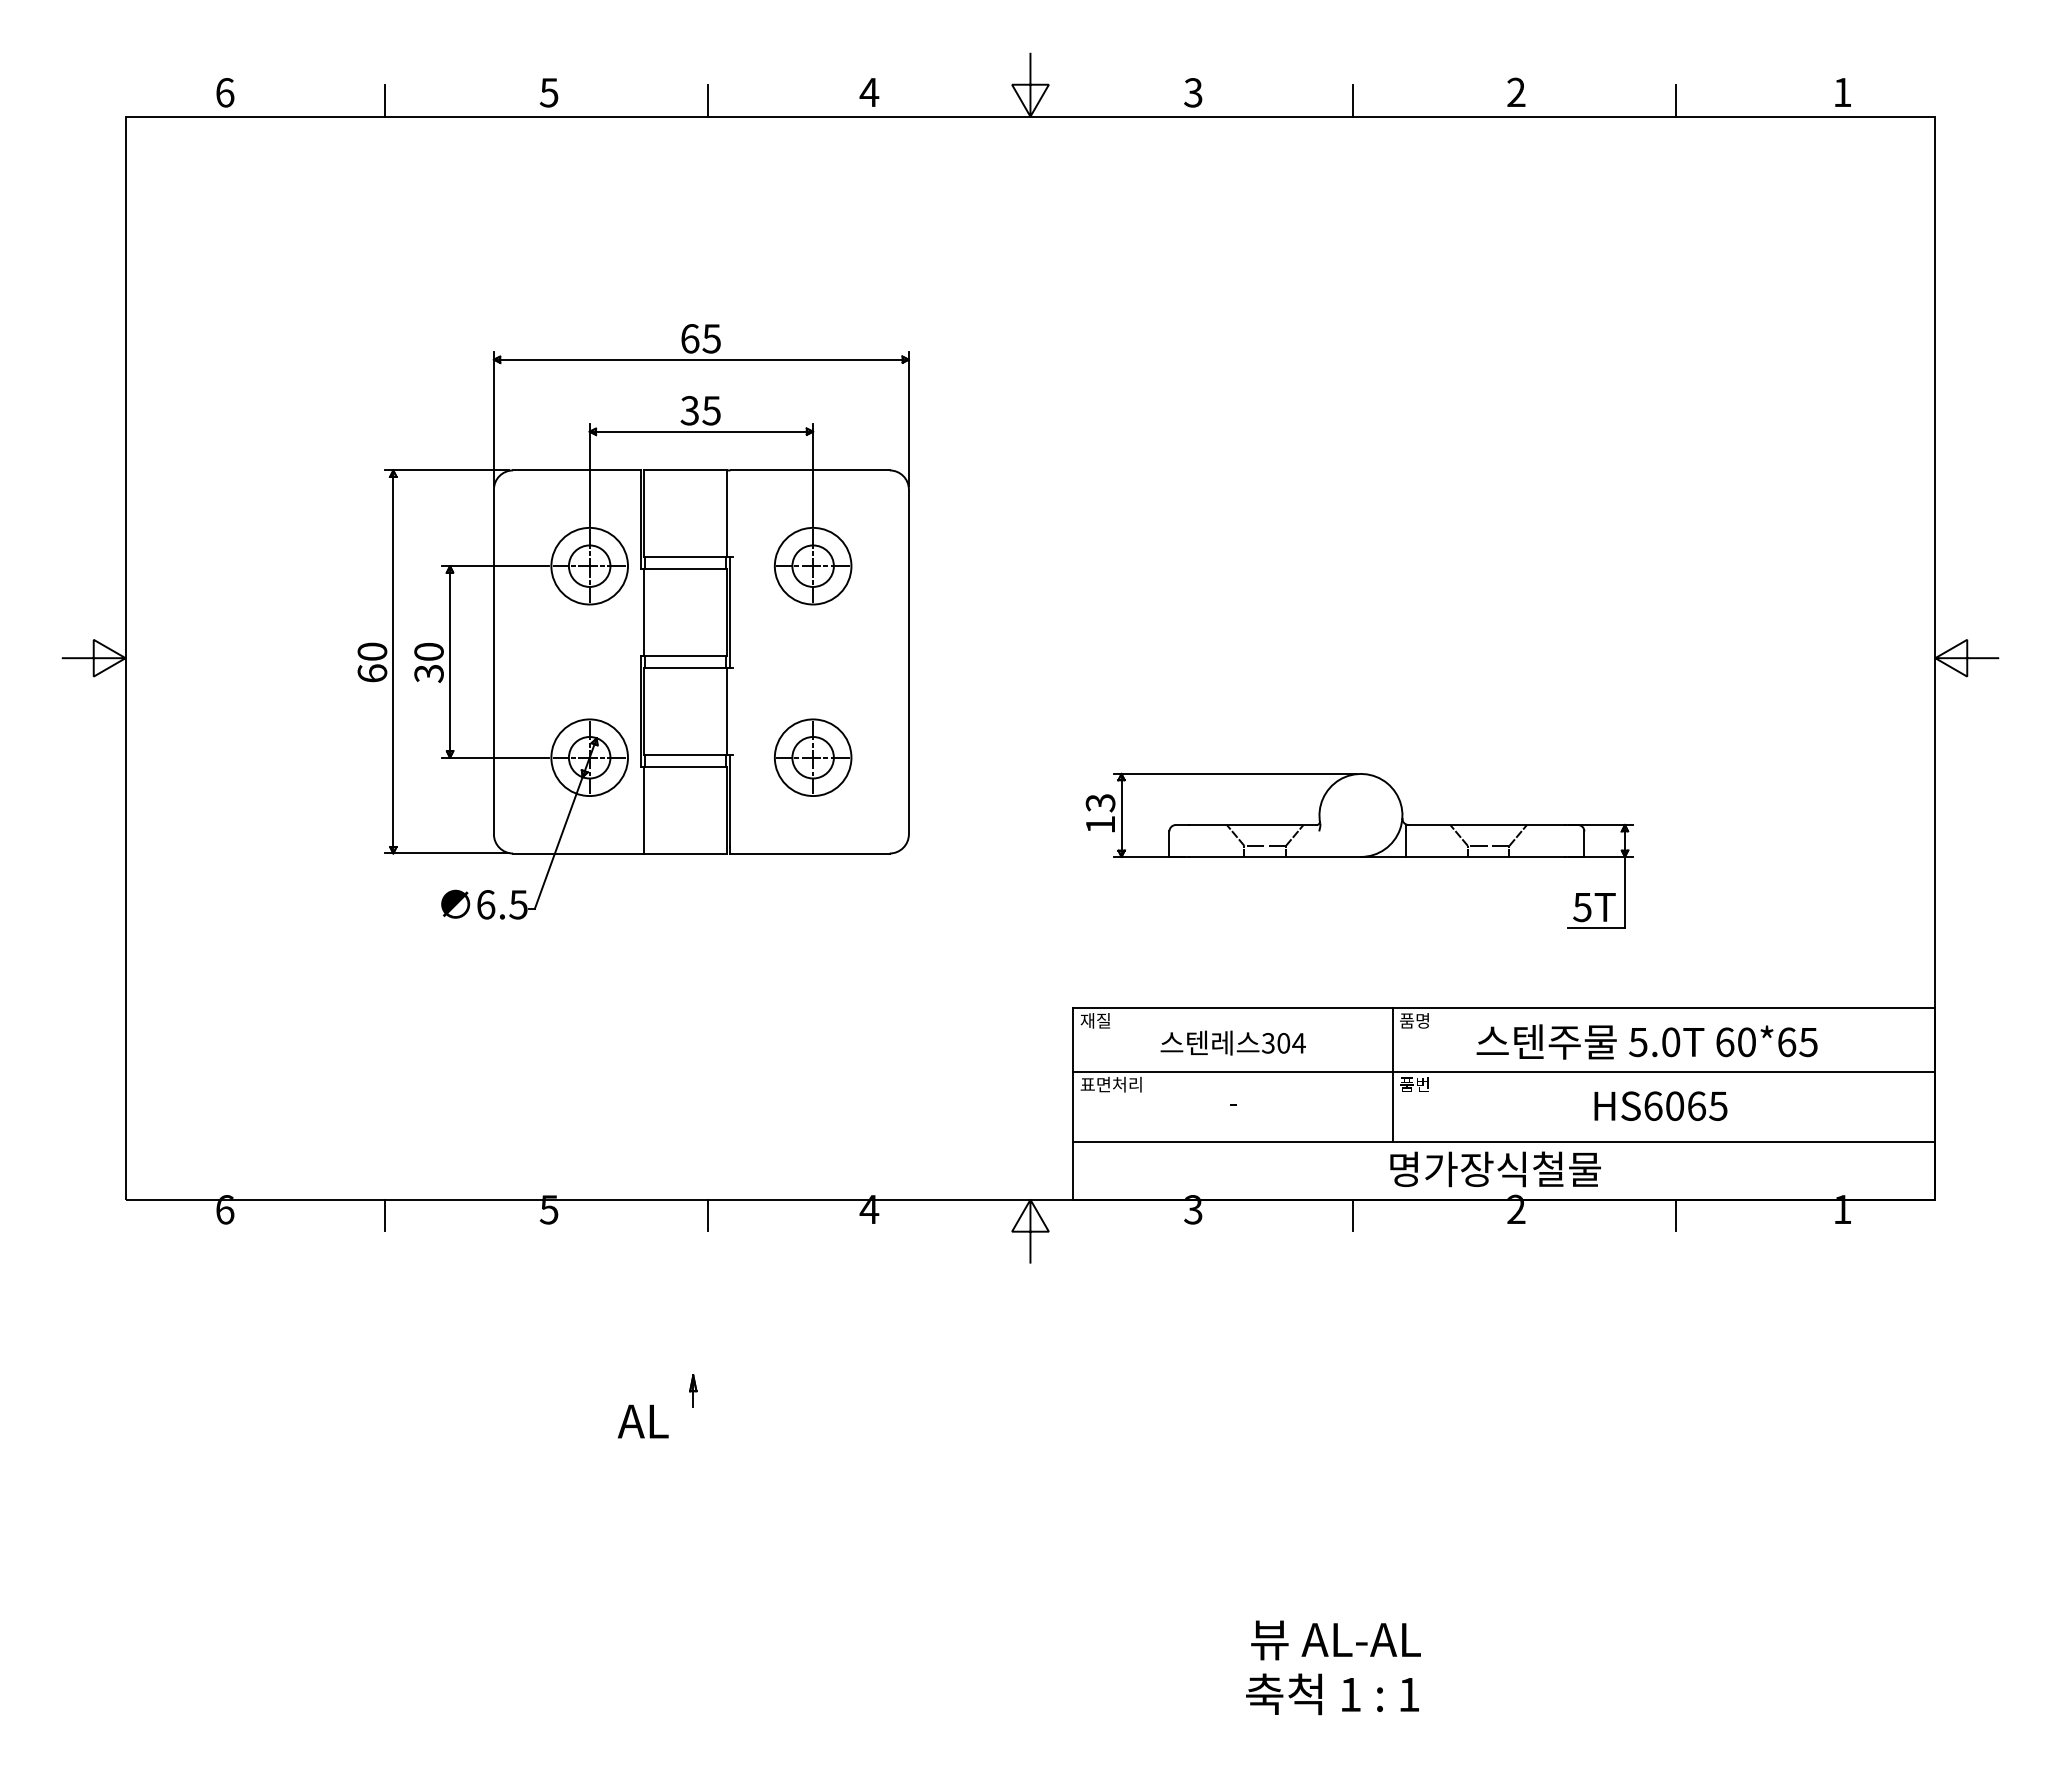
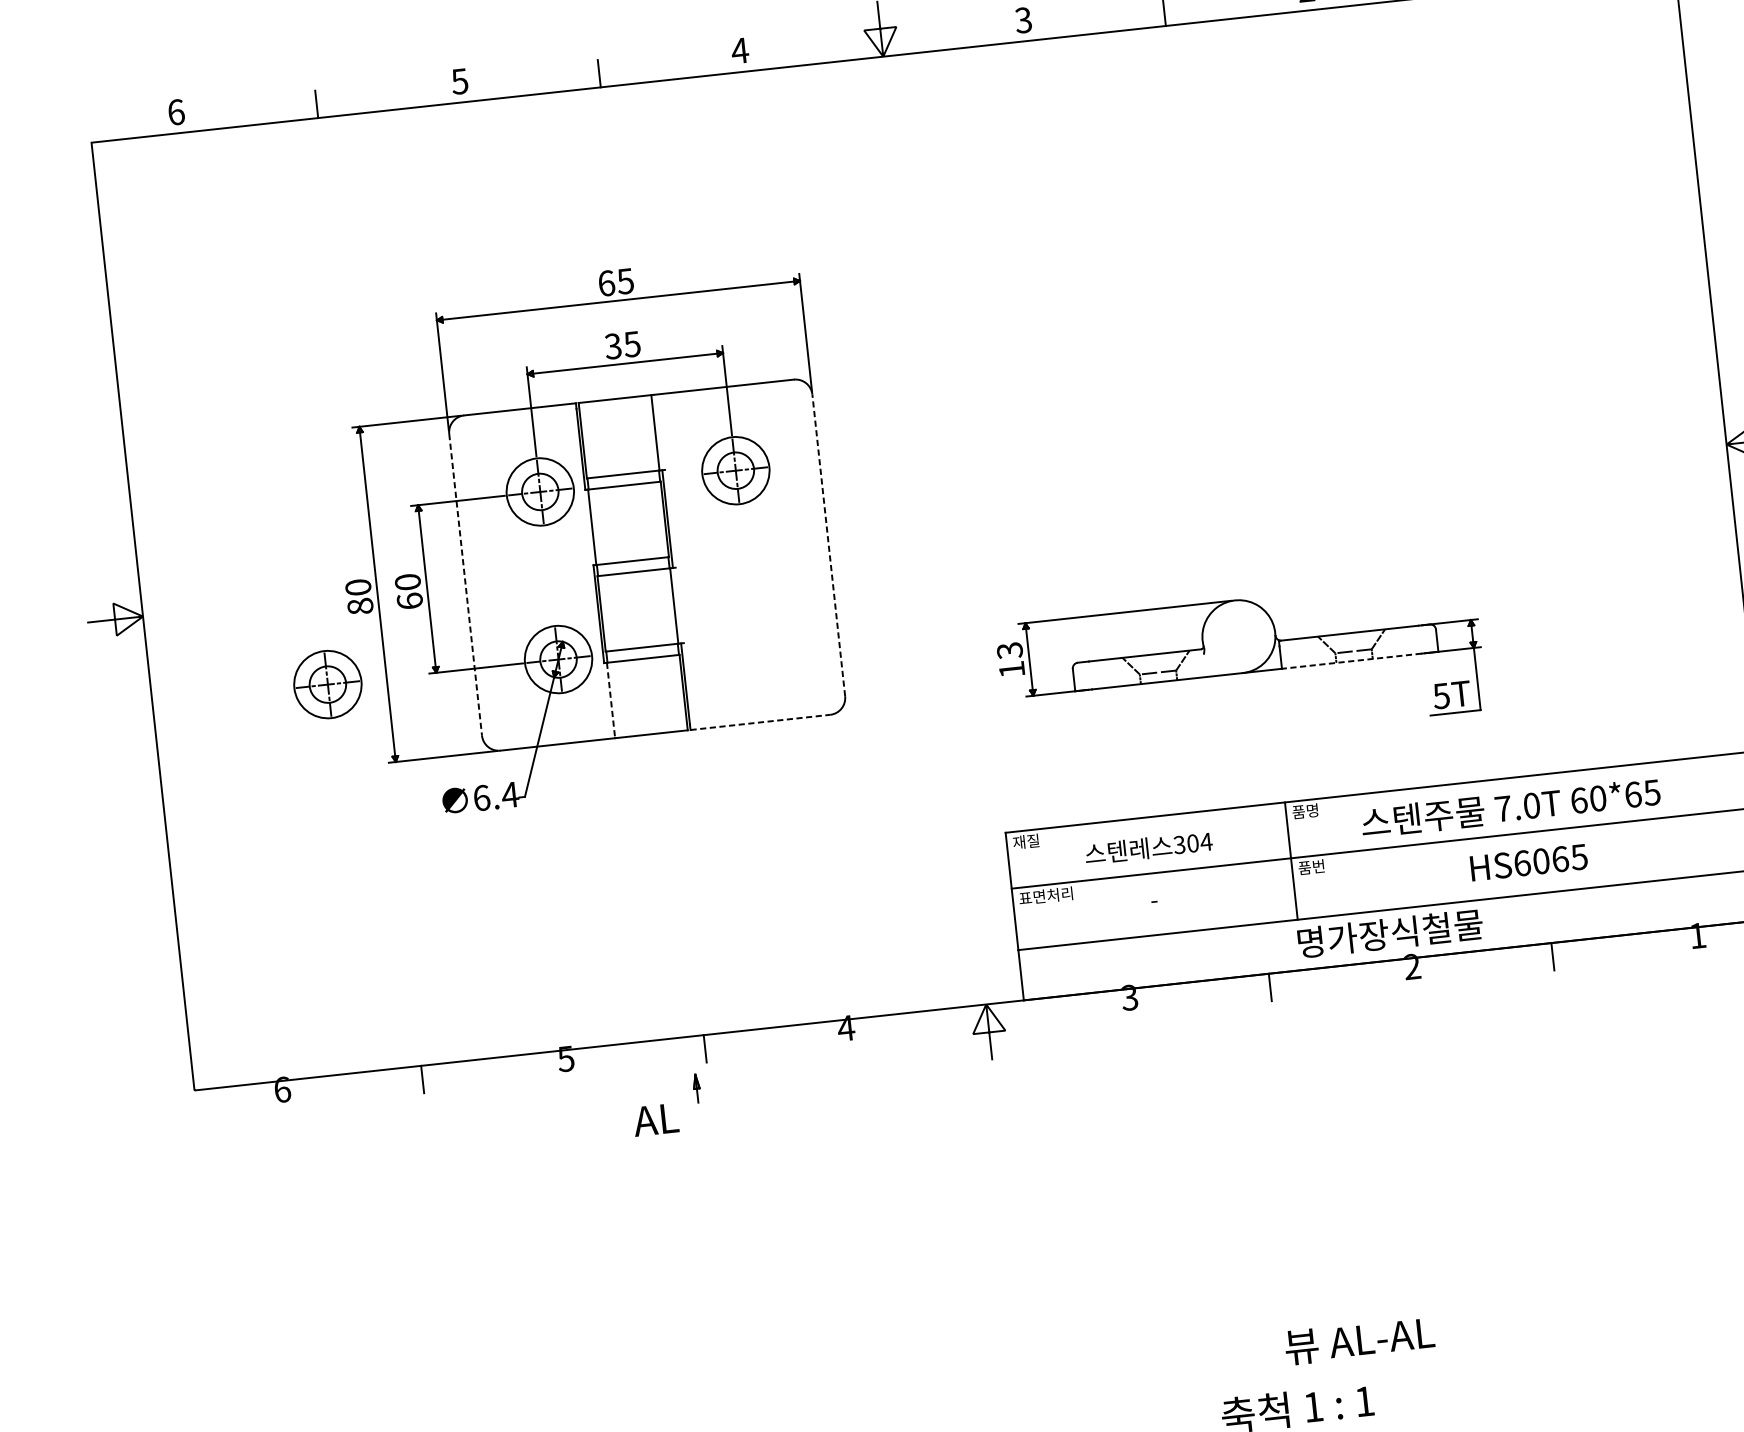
line: (908, 661) -> (828, 545), solid -> dashed
line: (493, 662) -> (465, 585), solid -> dashed
text: (372, 673) -> (360, 606), 60 -> 80
text: (428, 673) -> (409, 601), 30 -> 60
part: (813, 757) -> (328, 684), moved
line: (643, 810) -> (610, 700), solid -> dashed
line: (809, 853) -> (759, 722), solid -> dashed
line: (1485, 856) -> (1351, 660), solid -> dashed
text: (518, 904) -> (510, 794), 6.5 -> 6.4
text: (1638, 1042) -> (1503, 809), 5.0T -> 7.0T
part: (657, 1406) -> (666, 1105), moved
text: (1335, 1640) -> (1359, 1340), moved

